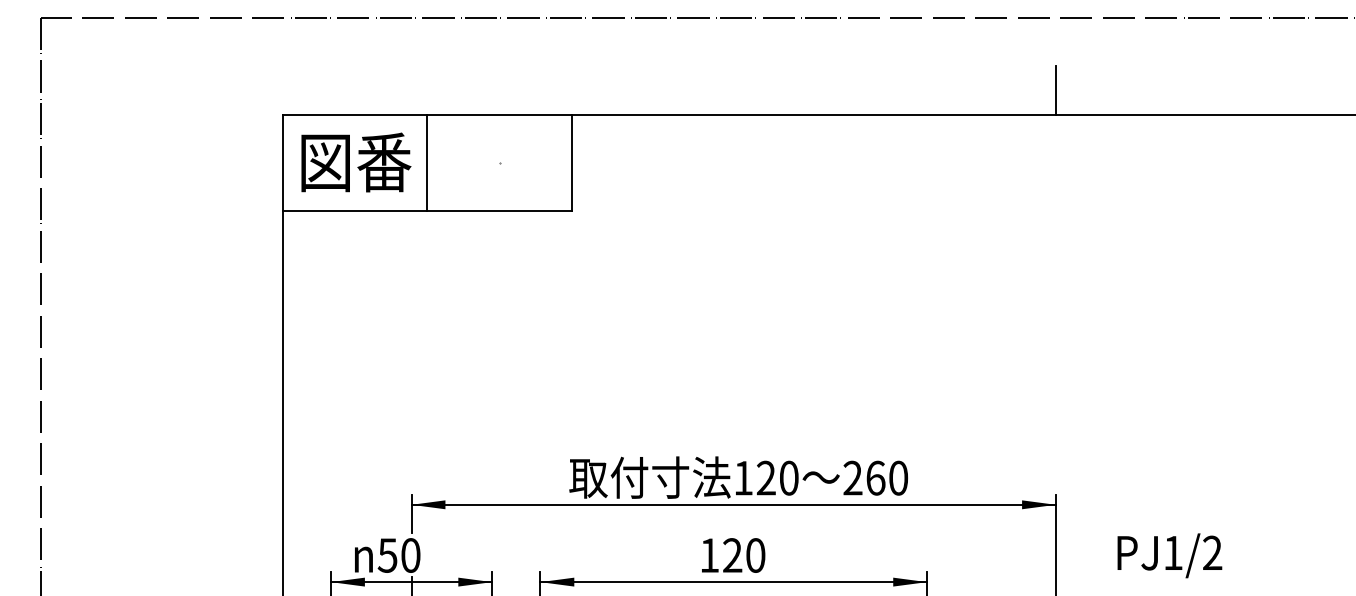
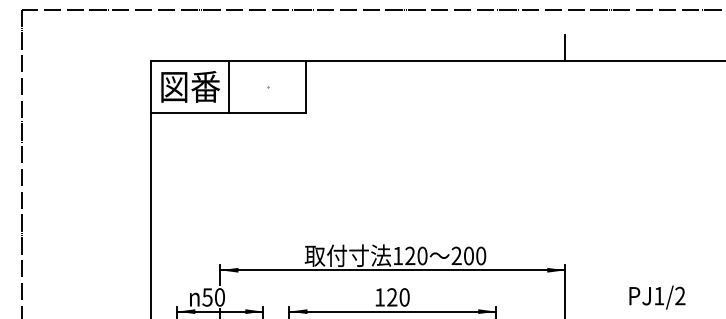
text: (876, 477) -> (469, 255), 260 -> 200
text: (1169, 555) -> (657, 297), moved

